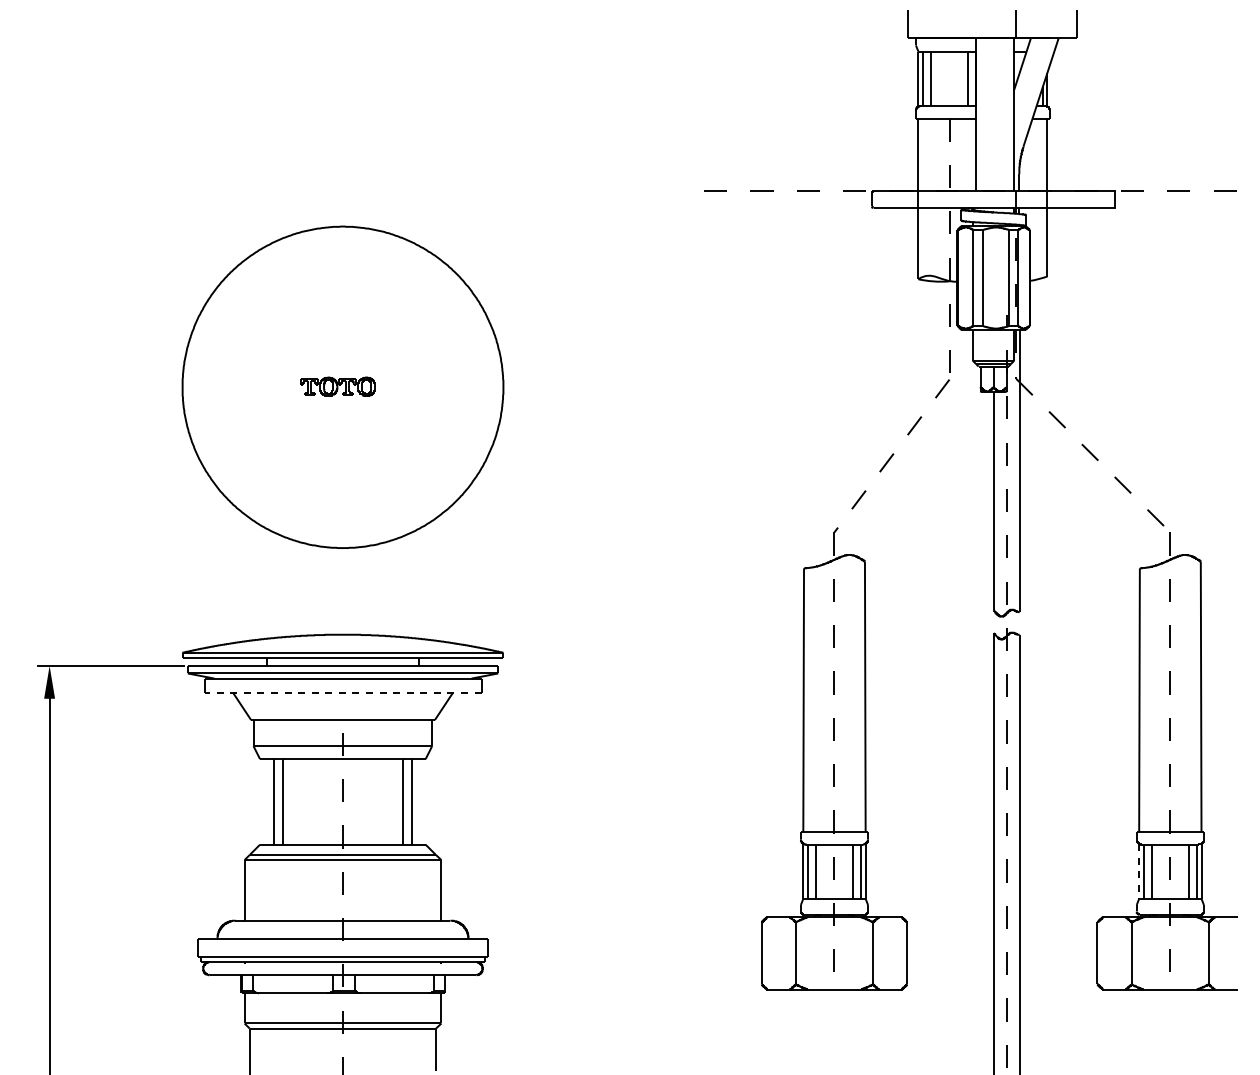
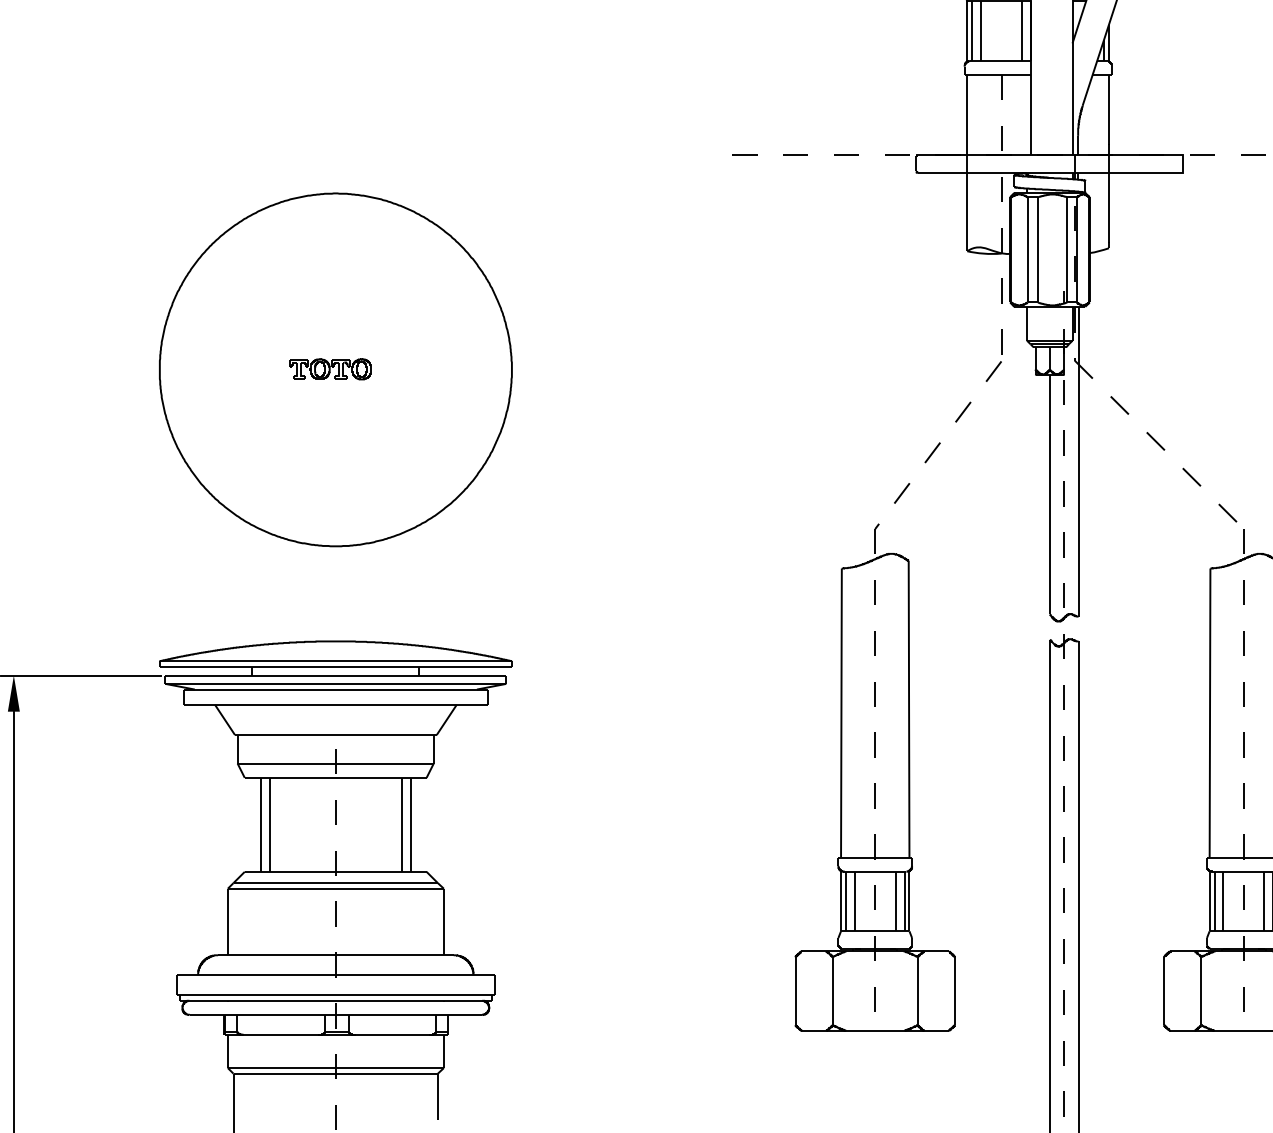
line: (342, 692) -> (335, 704), dashed -> solid
line: (1139, 871) -> (1210, 901), dashed -> solid

